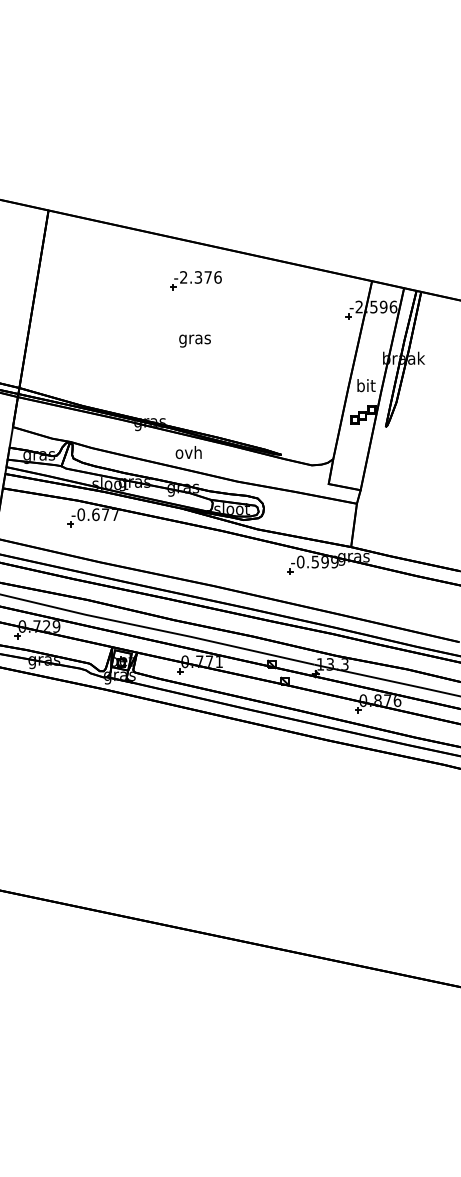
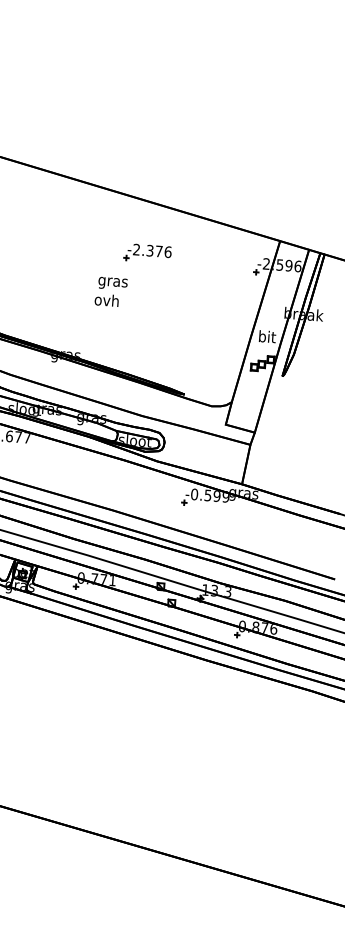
part: (195, 280) -> (147, 253), moved
text: (188, 452) -> (106, 300), moved

